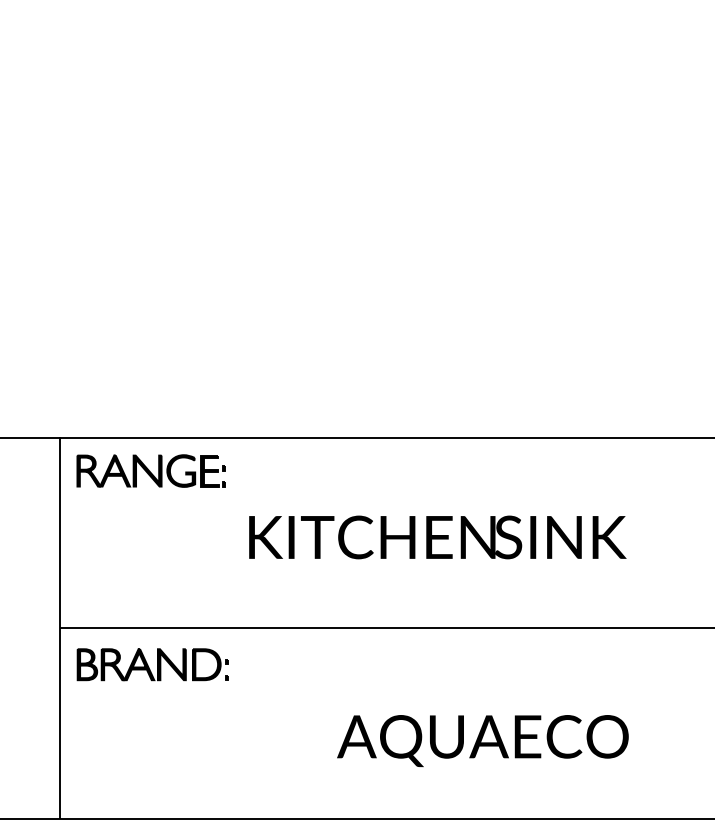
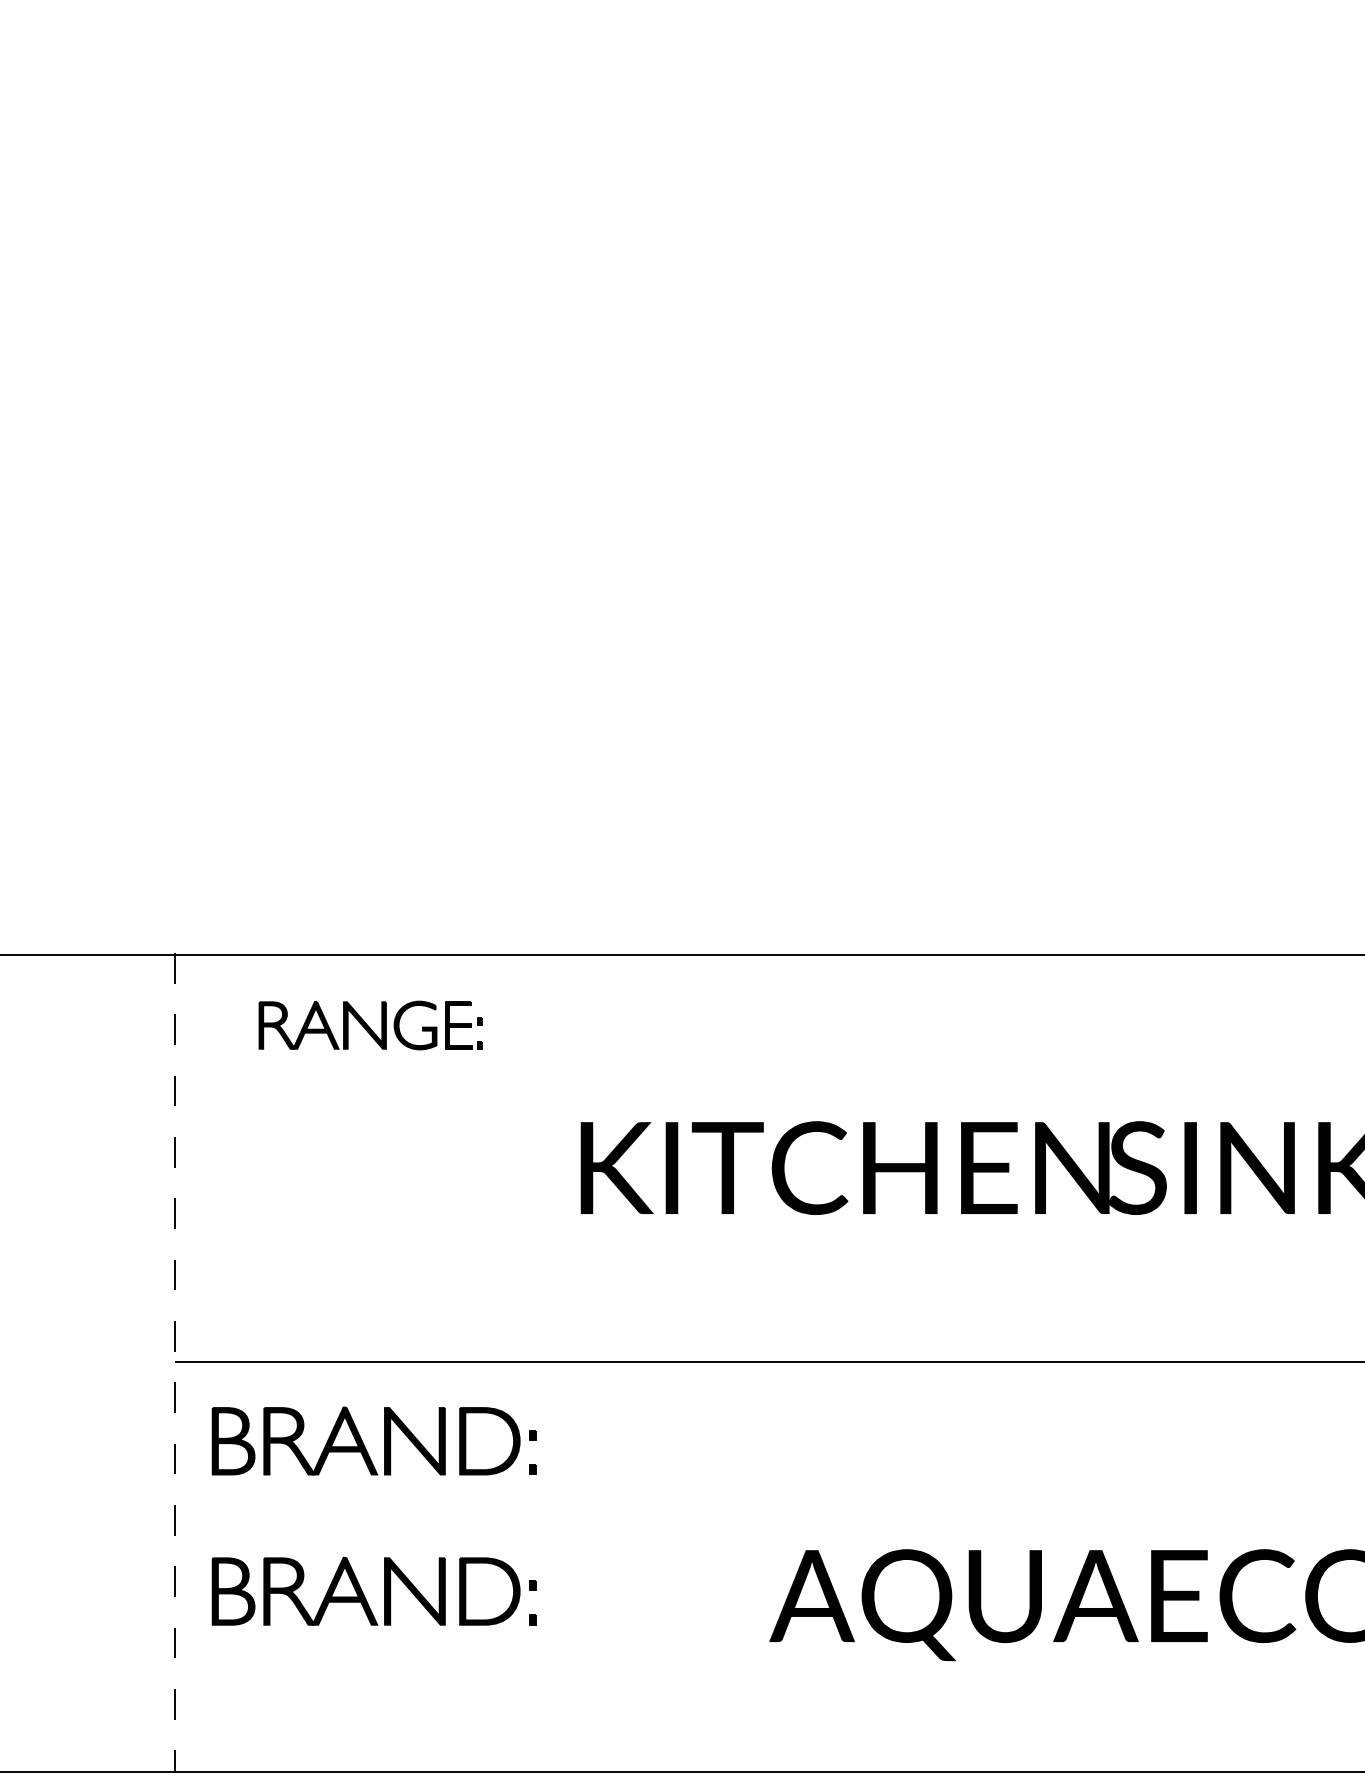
part: (150, 470) -> (368, 1024), size x0.7
line: (60, 627) -> (175, 1361), solid -> dashed
part: (152, 734) -> (373, 1591), added

